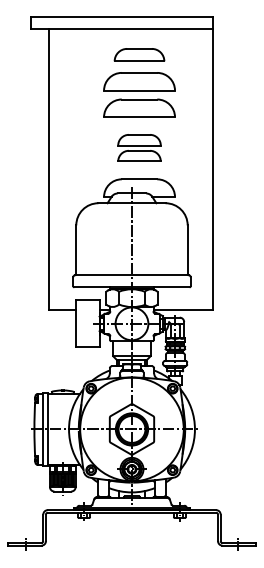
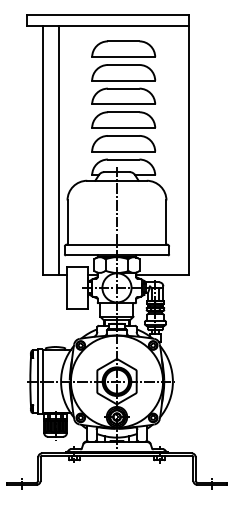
part: (139, 54) -> (123, 48), size x1.43
part: (139, 147) -> (123, 131), size x1.67
line: (66, 168) -> (58, 149), added

